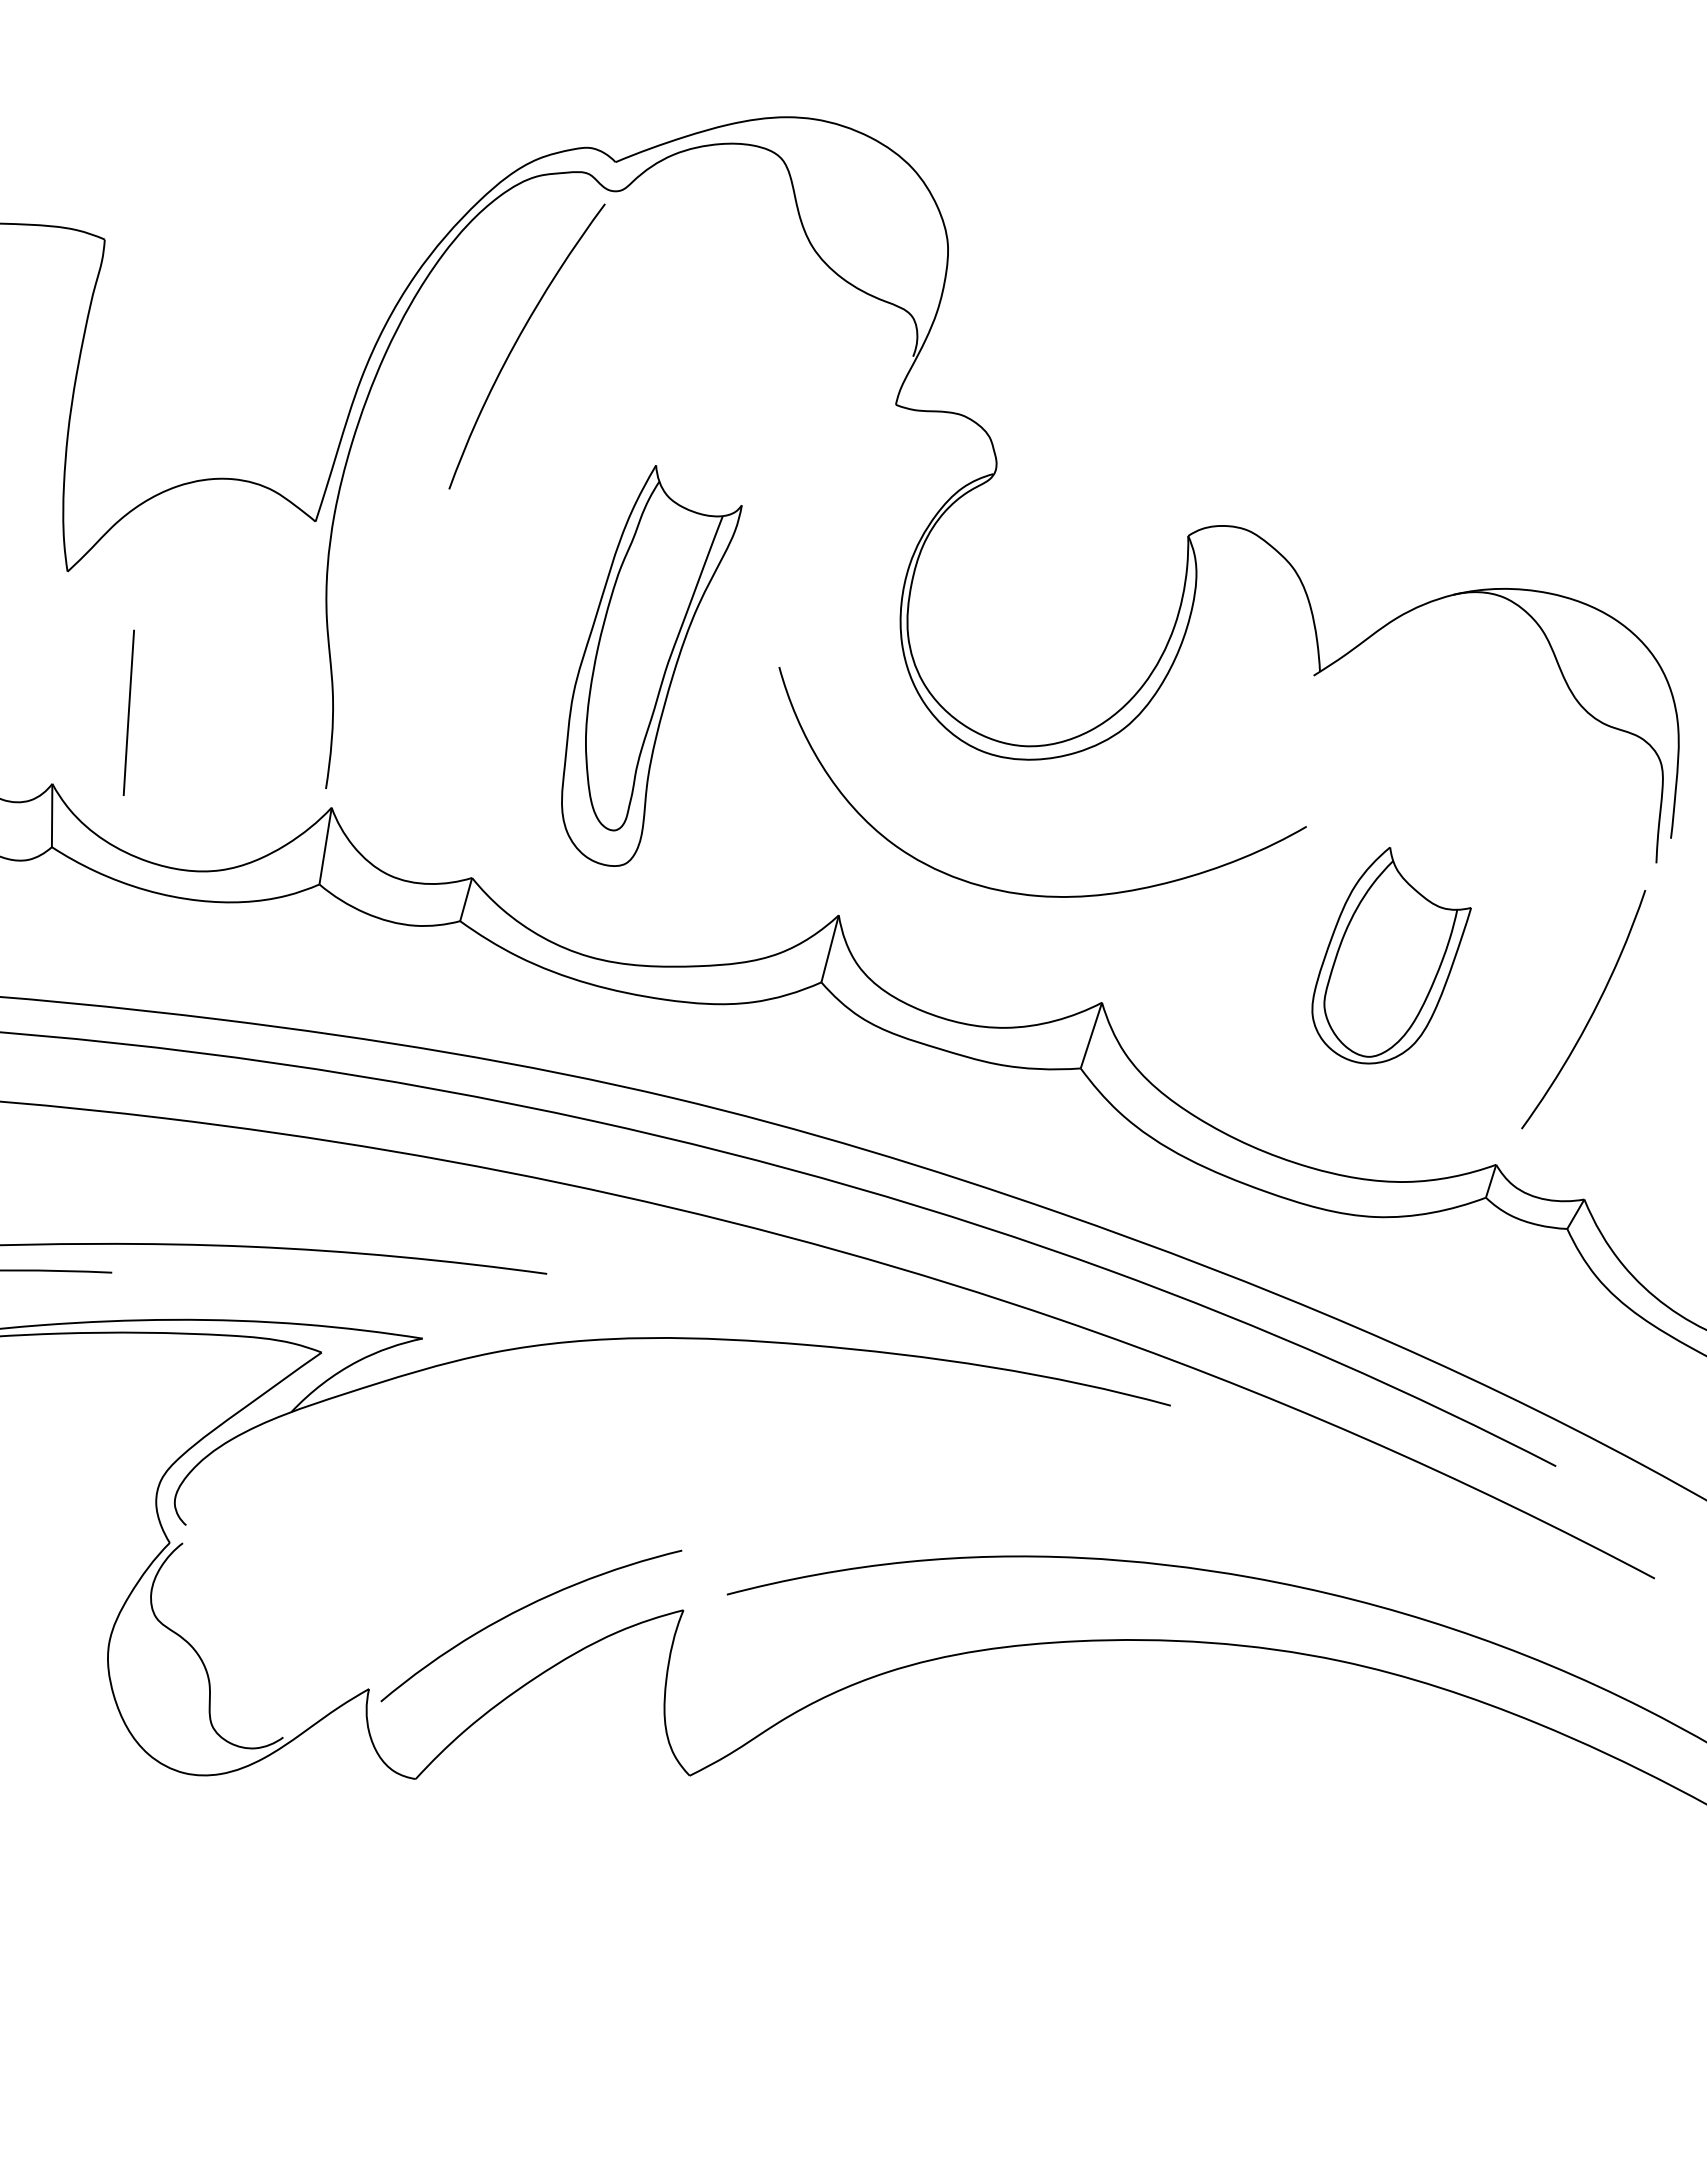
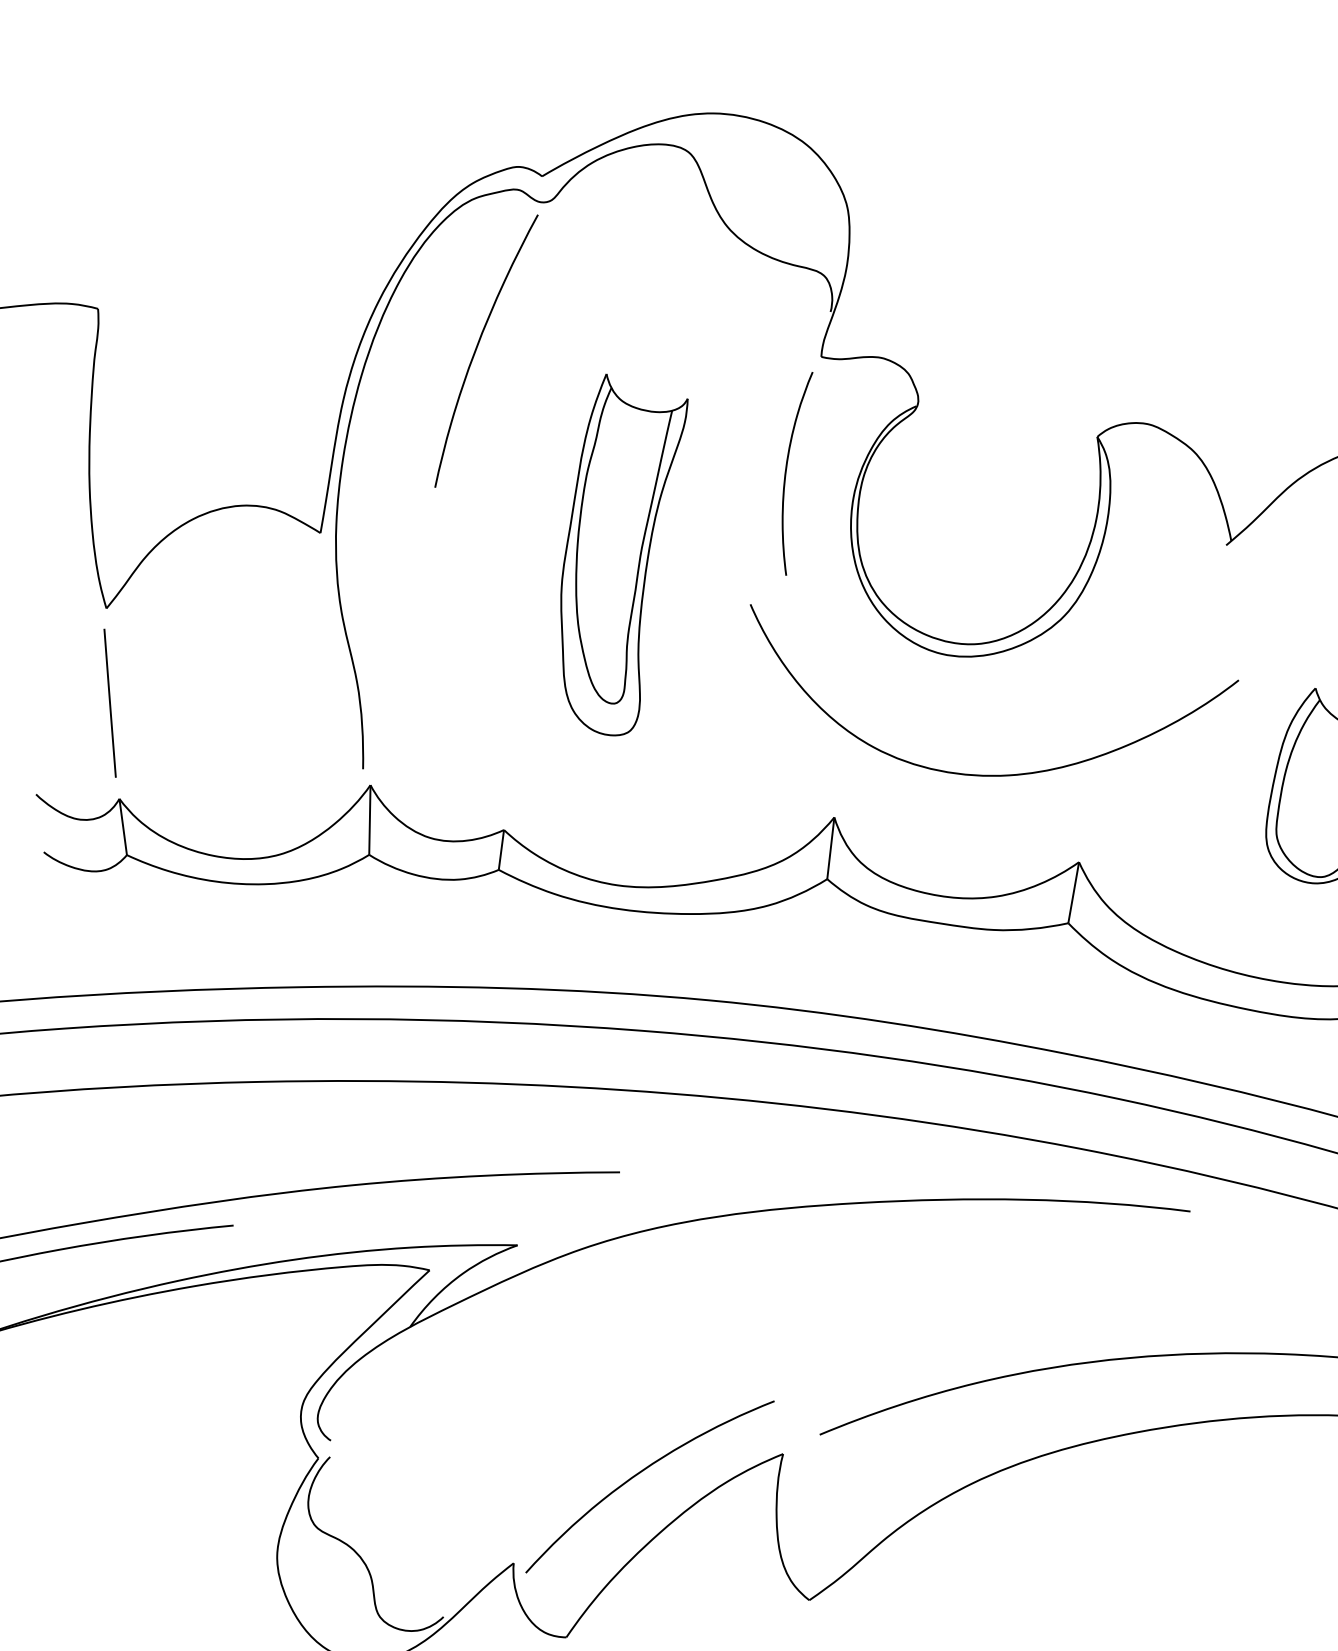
curve: (839, 528) -> (786, 473), added
part: (651, 665) -> (627, 552), moved
line: (128, 712) -> (109, 702), moved

